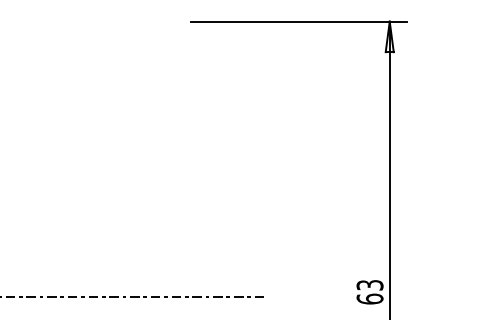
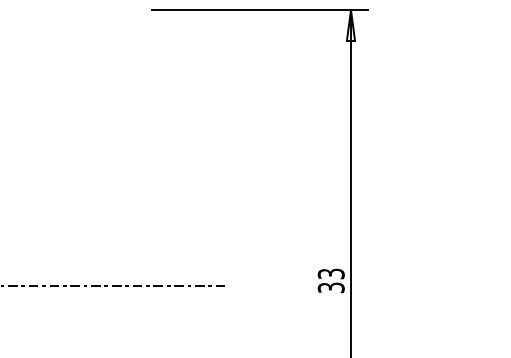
text: (369, 298) -> (330, 287), 63 -> 33

